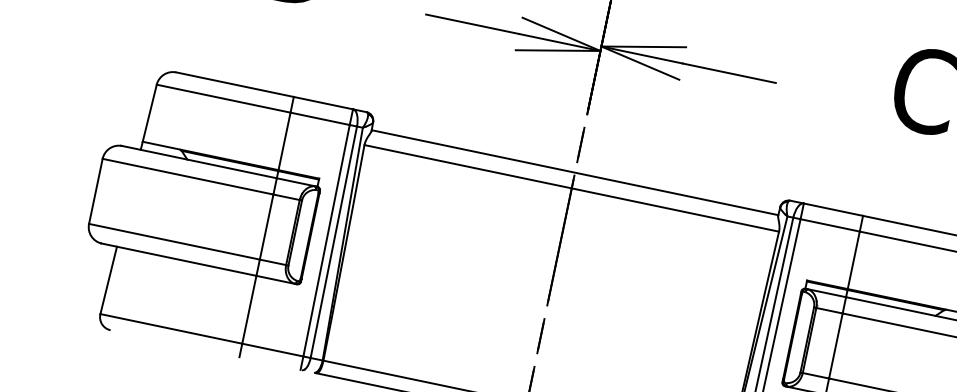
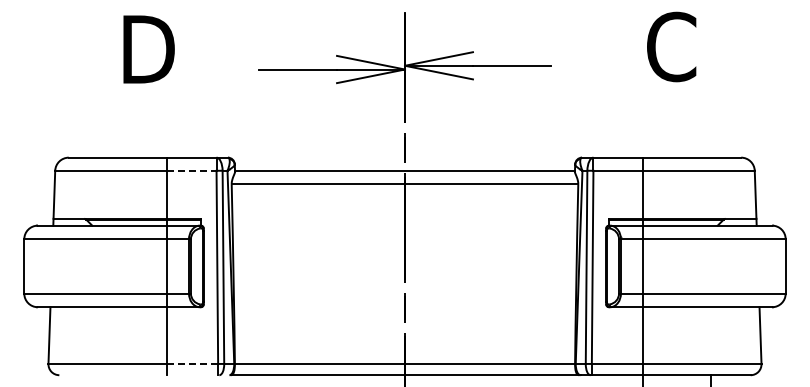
line: (319, 118) -> (191, 170), solid -> dashed
line: (272, 349) -> (192, 363), solid -> dashed

